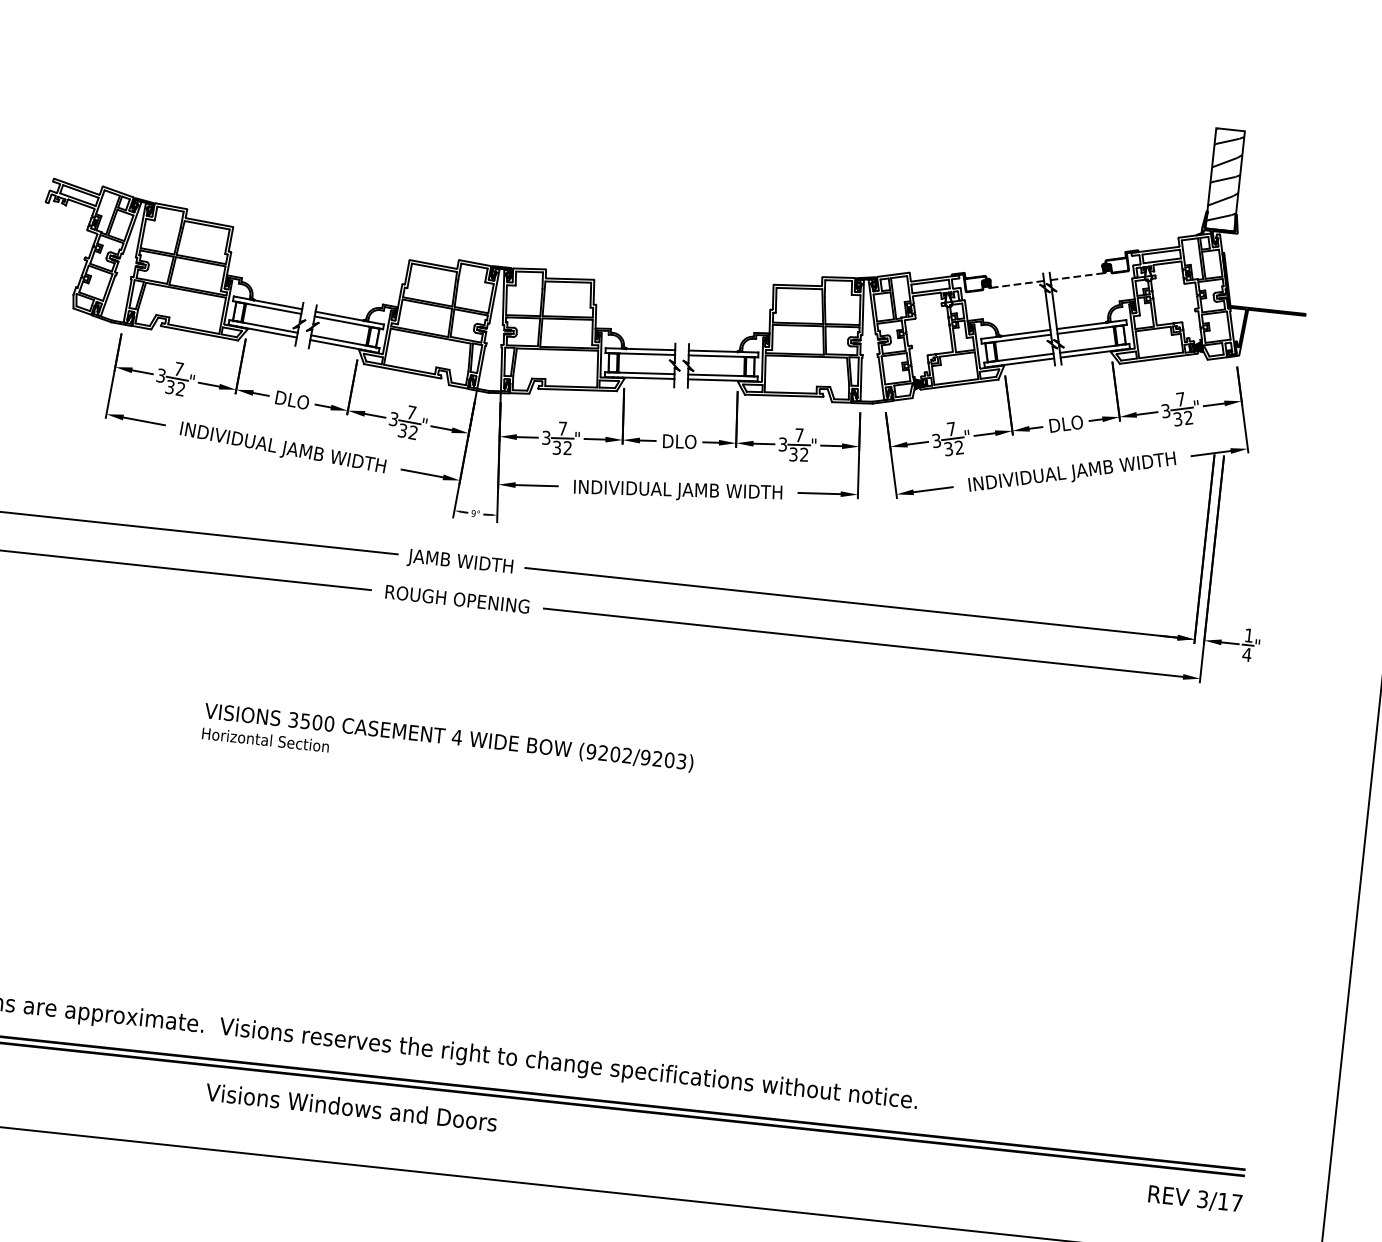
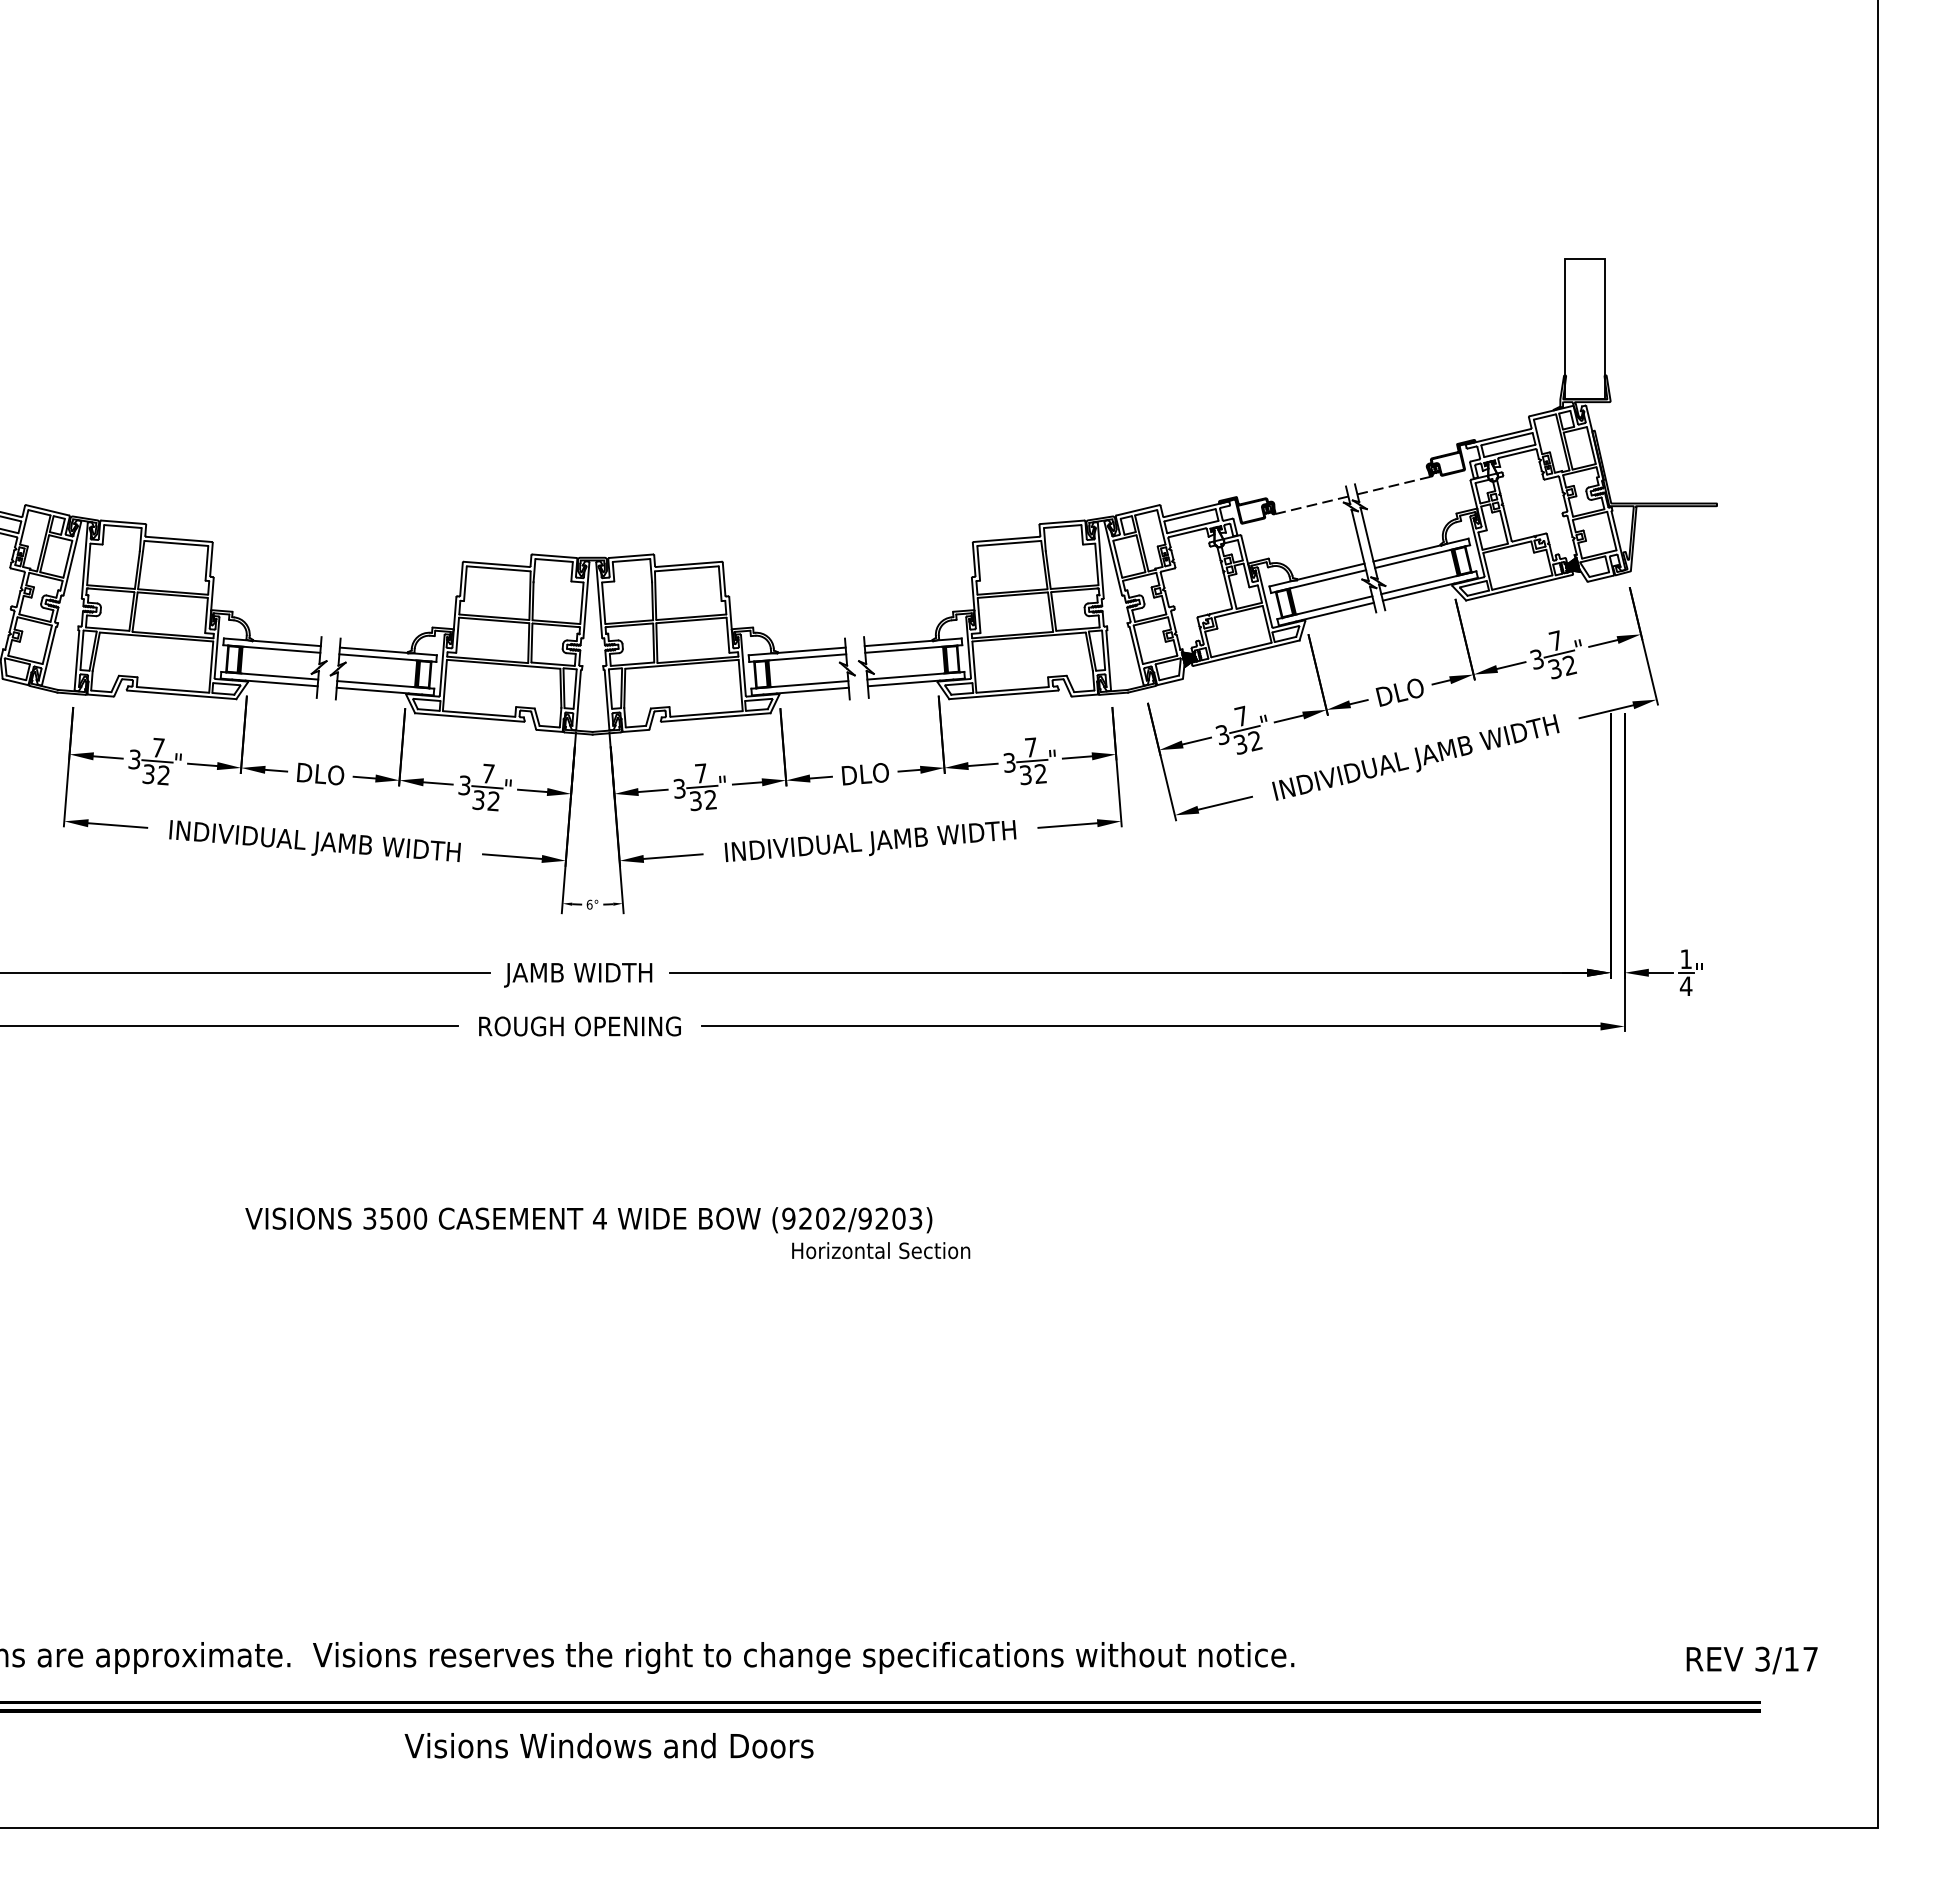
hatch: (1225, 179) -> (1585, 328), removed
text: (473, 513) -> (589, 904), 9° -> 6°
text: (265, 739) -> (881, 1250), moved
text: (351, 1107) -> (608, 1745), moved
text: (1194, 1199) -> (1751, 1660), moved

